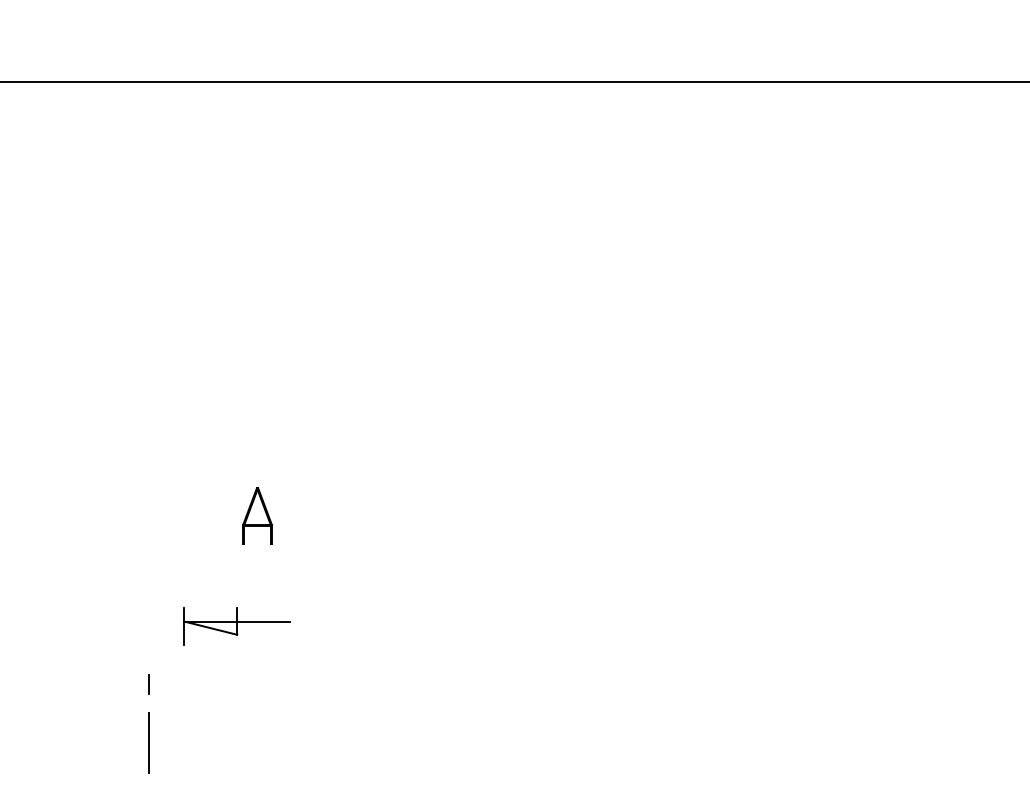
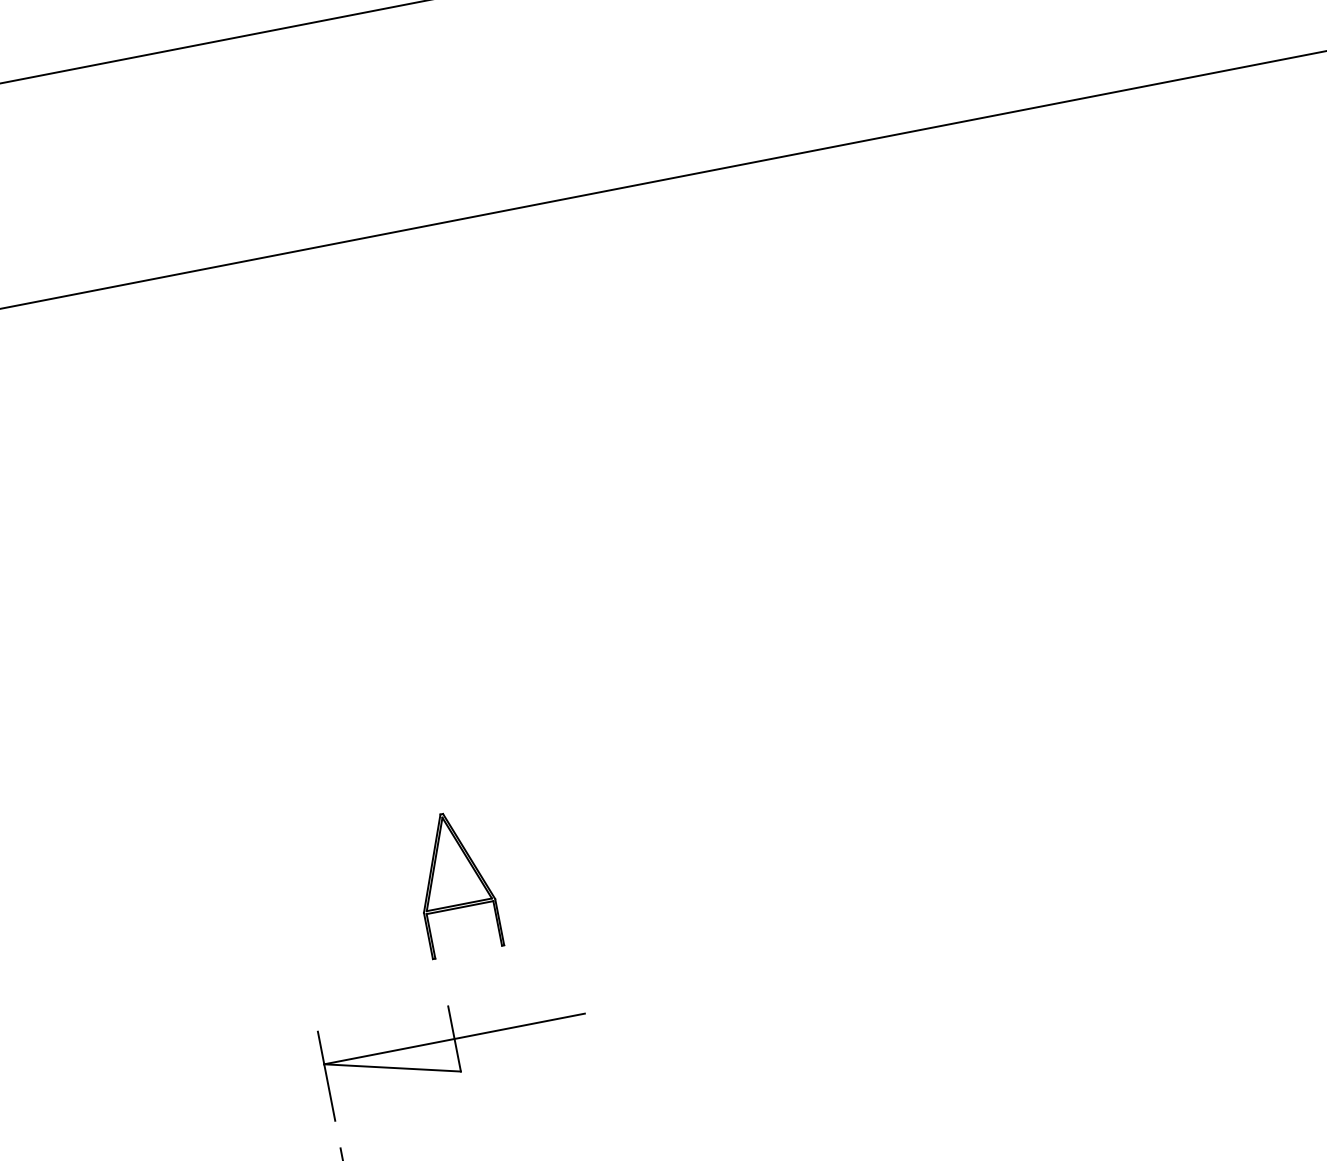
part: (257, 515) -> (454, 882), size x1.67
part: (236, 626) -> (455, 1051), size x1.67

